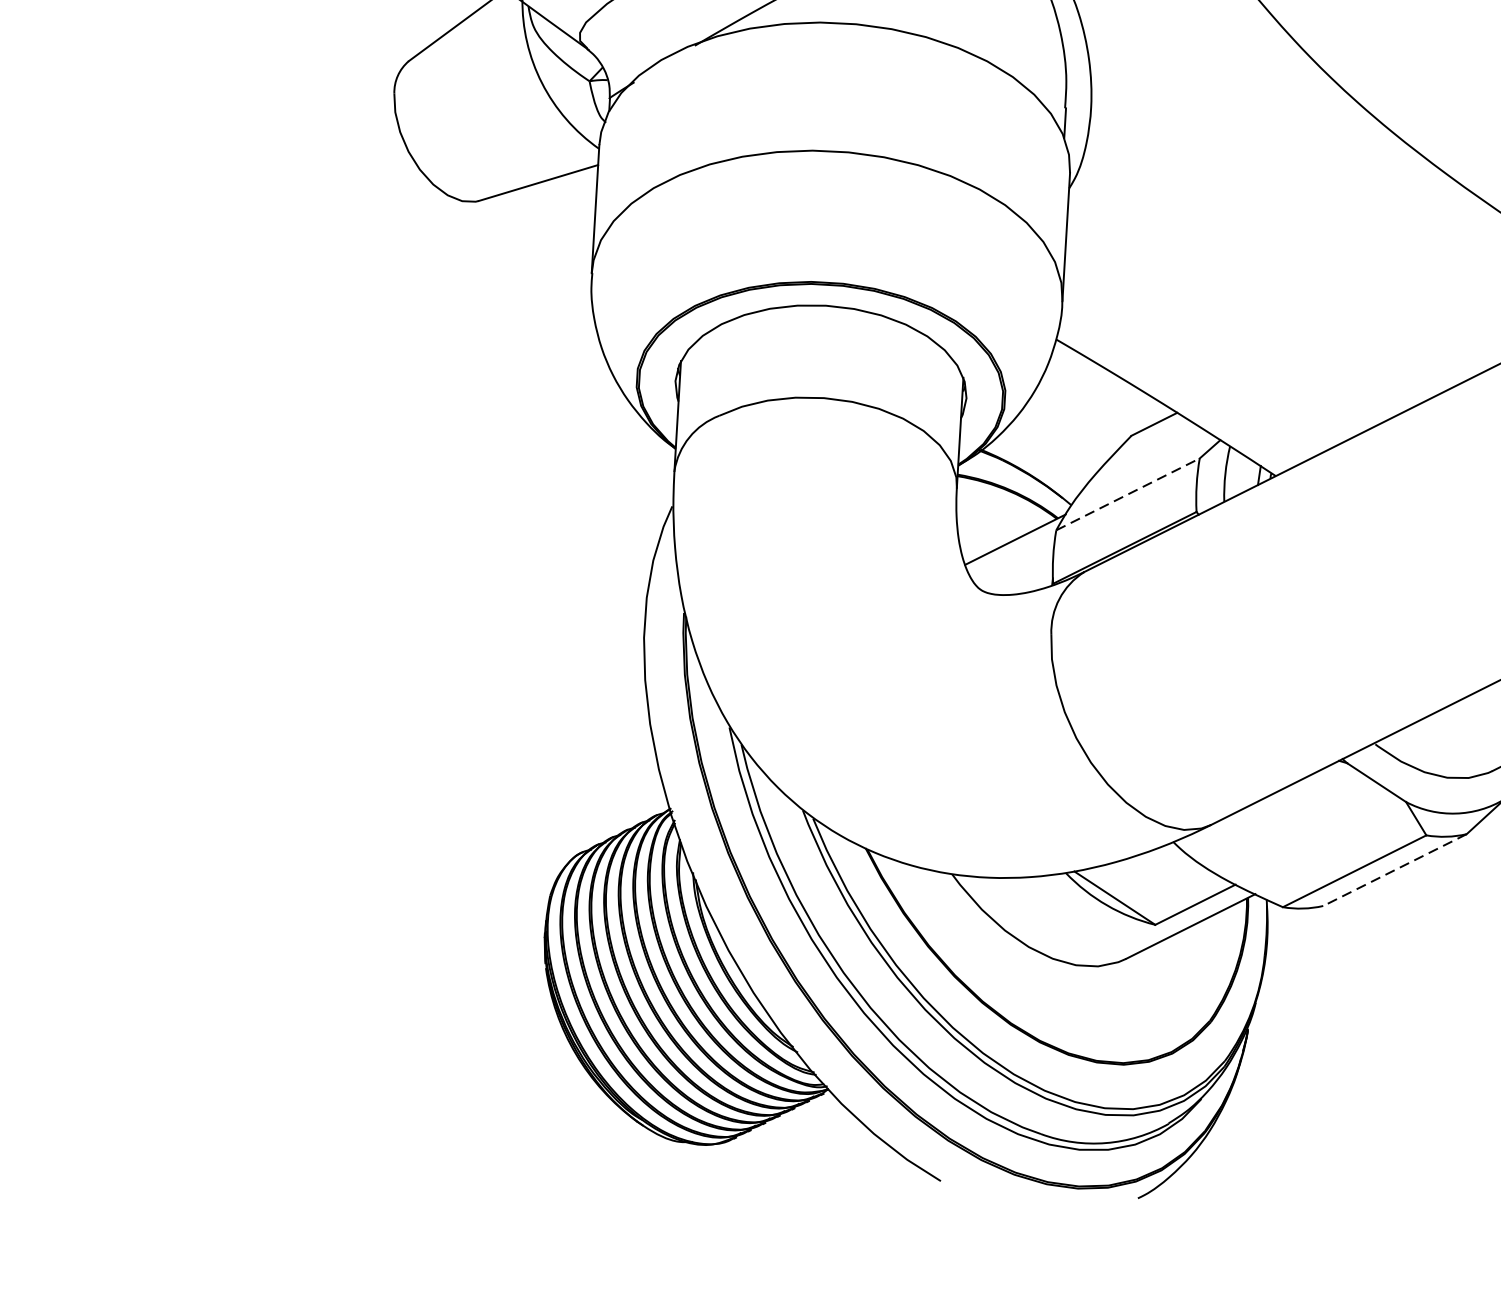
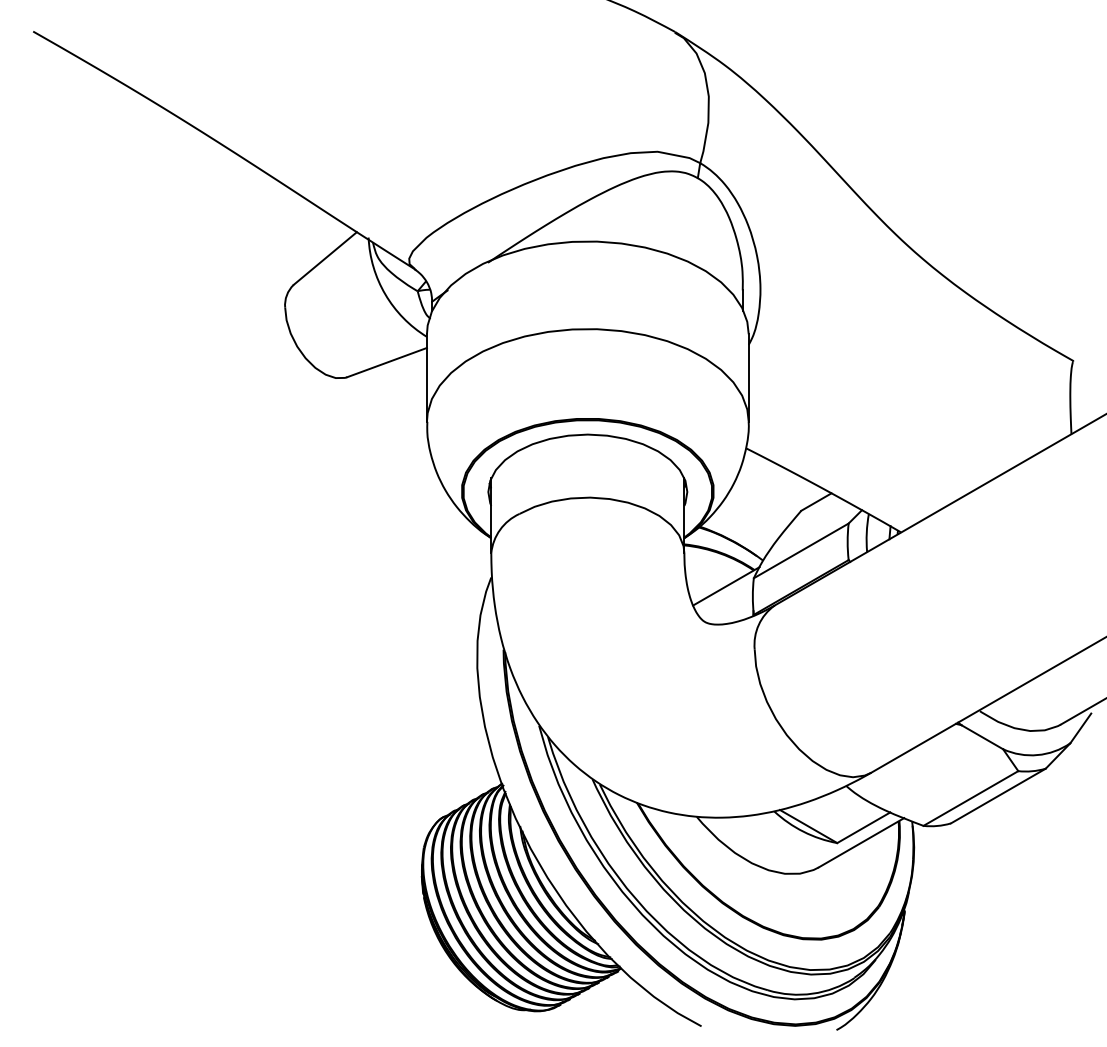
line: (1128, 493) -> (801, 550), dashed -> solid
line: (1395, 870) -> (998, 796), dashed -> solid

